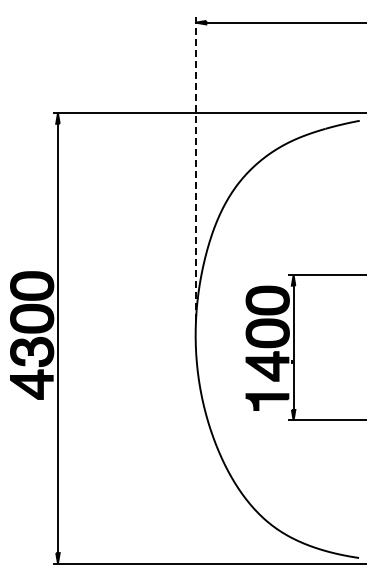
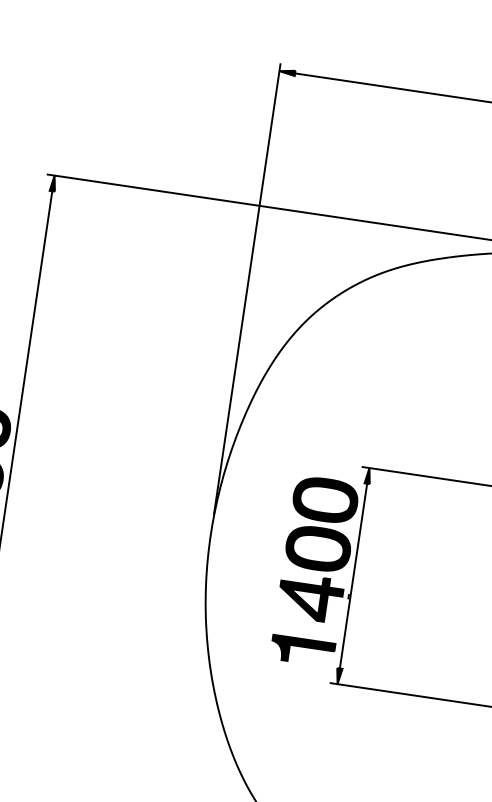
line: (195, 169) -> (246, 289), dashed -> solid

